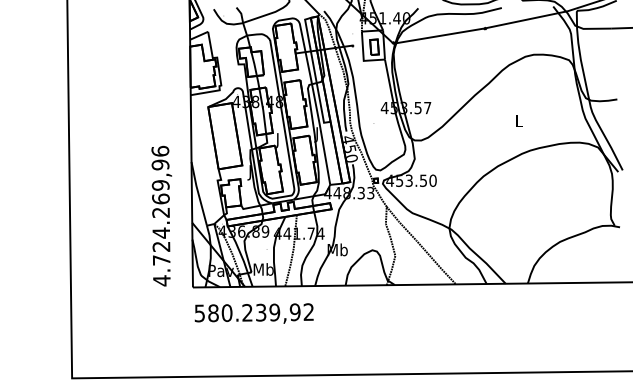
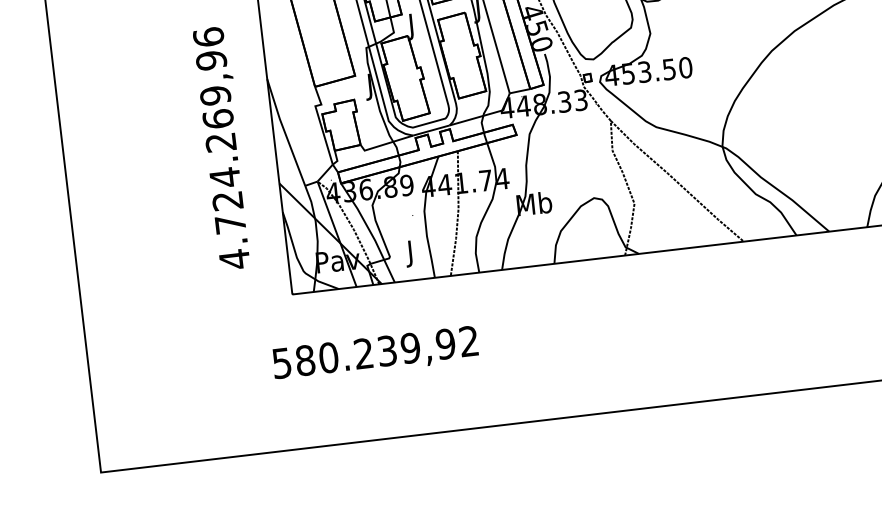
text: (161, 215) -> (222, 147), moved
text: (263, 270) -> (410, 252), Mb -> J
text: (253, 313) -> (374, 353), moved

